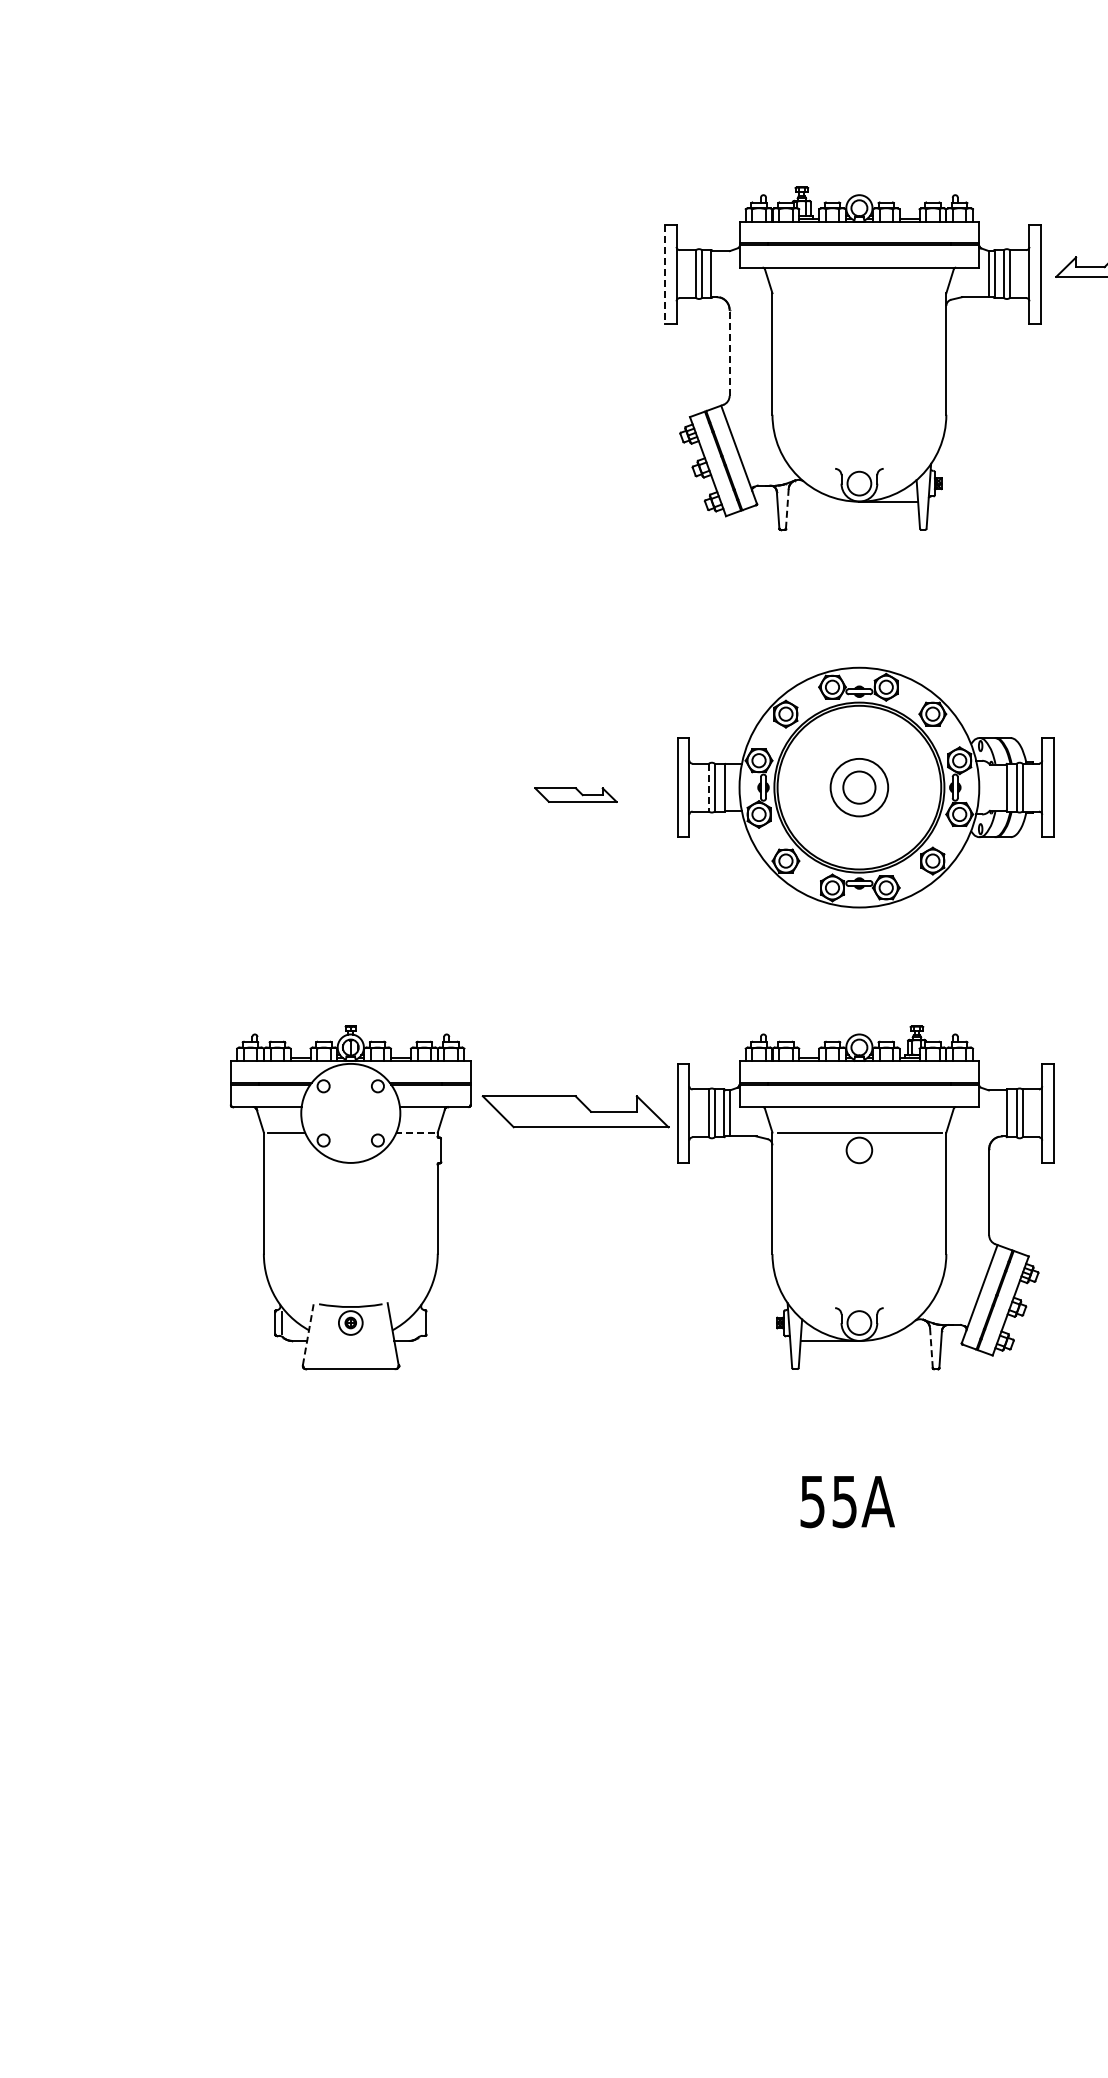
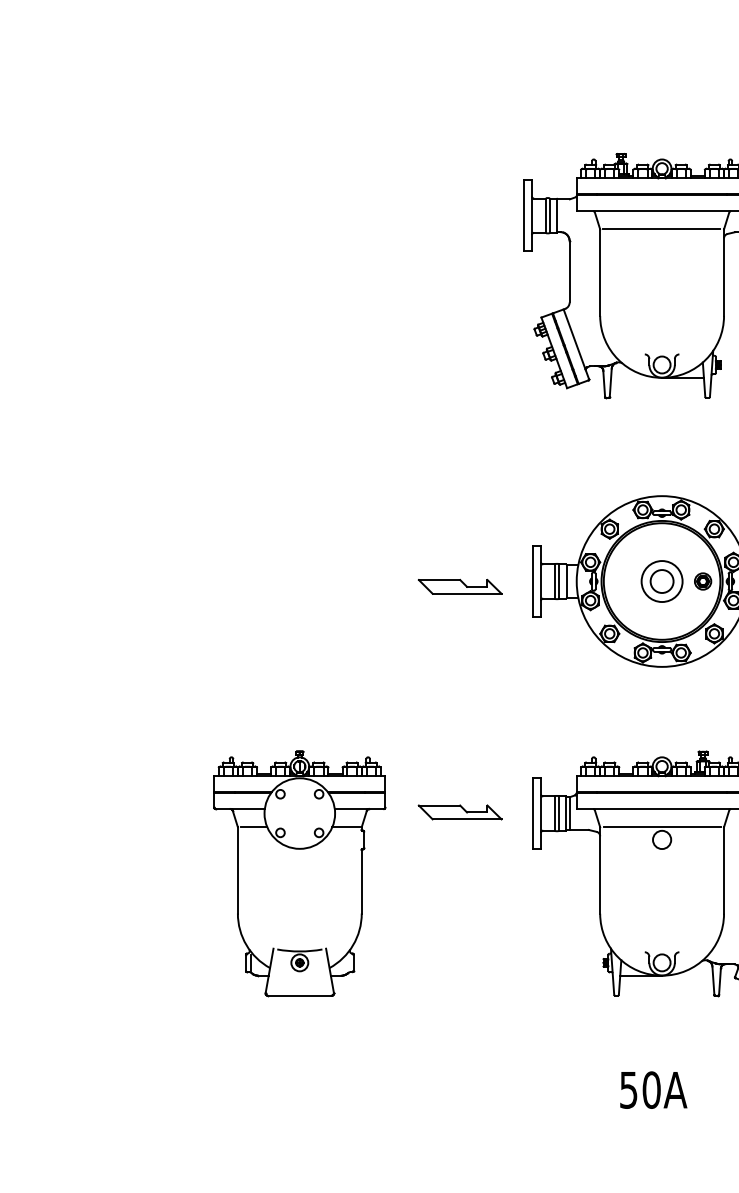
line: (665, 274) -> (523, 216), dashed -> solid
line: (858, 293) -> (661, 229), added
line: (729, 352) -> (569, 271), dashed -> solid
line: (787, 508) -> (610, 382), dashed -> solid
line: (708, 787) -> (554, 581), dashed -> solid
part: (916, 787) -> (702, 581), added
part: (575, 794) -> (459, 586), size x1.43
part: (576, 1111) -> (460, 812), size x0.62
line: (415, 1132) -> (345, 827), dashed -> solid
line: (308, 1334) -> (269, 971), dashed -> solid
line: (931, 1348) -> (713, 981), dashed -> solid
text: (844, 1501) -> (651, 1090), 55A -> 50A

